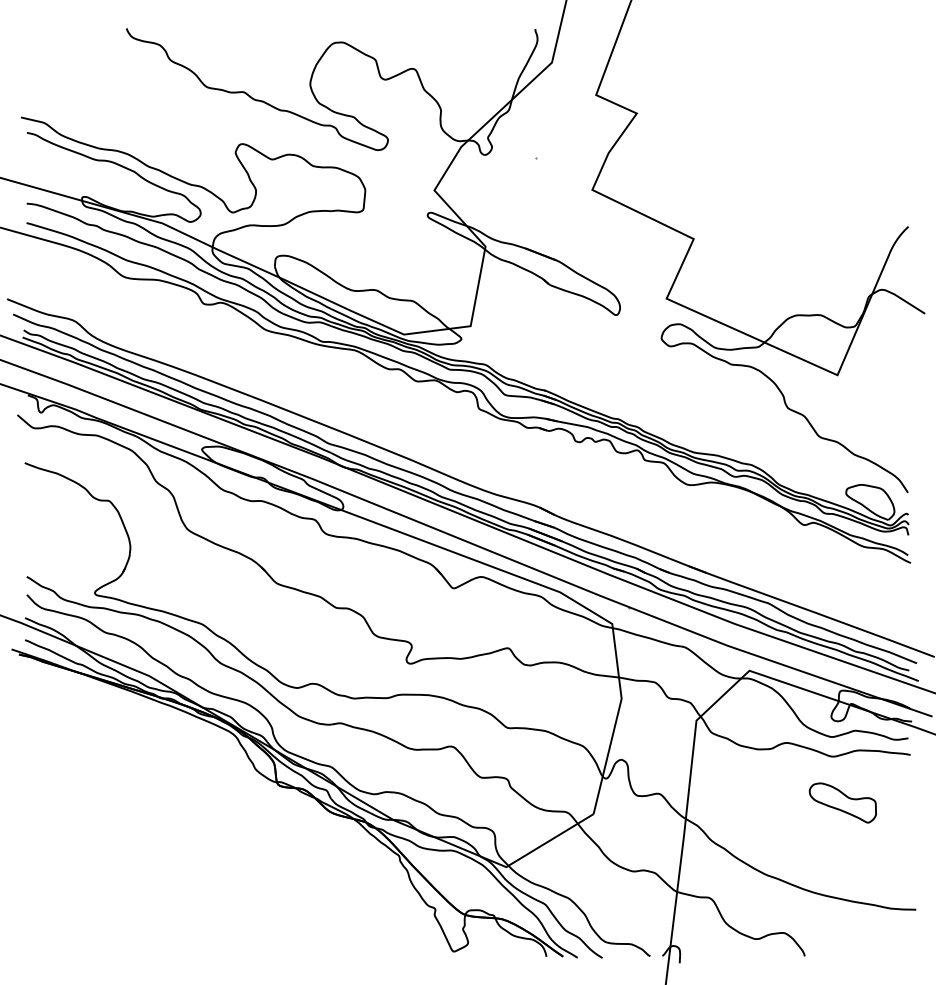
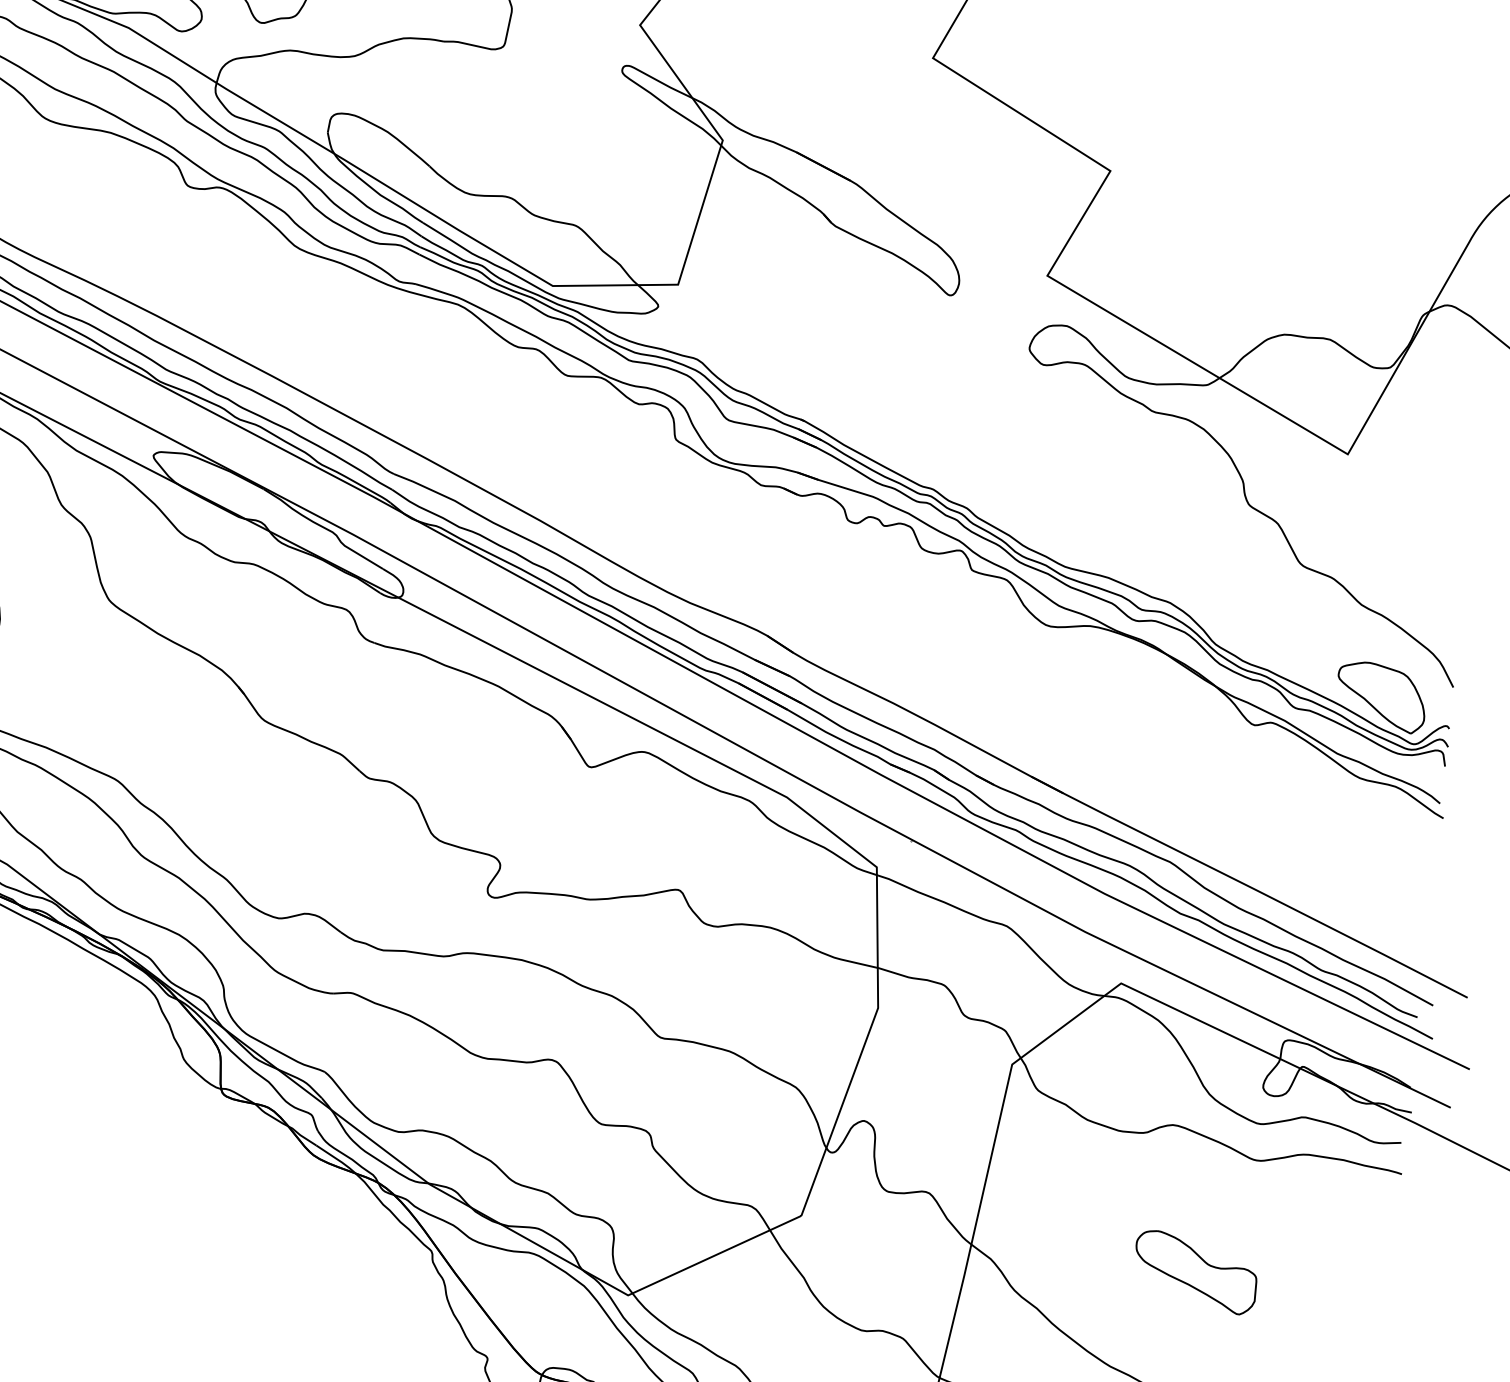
part: (842, 802) -> (1194, 1271), moved

